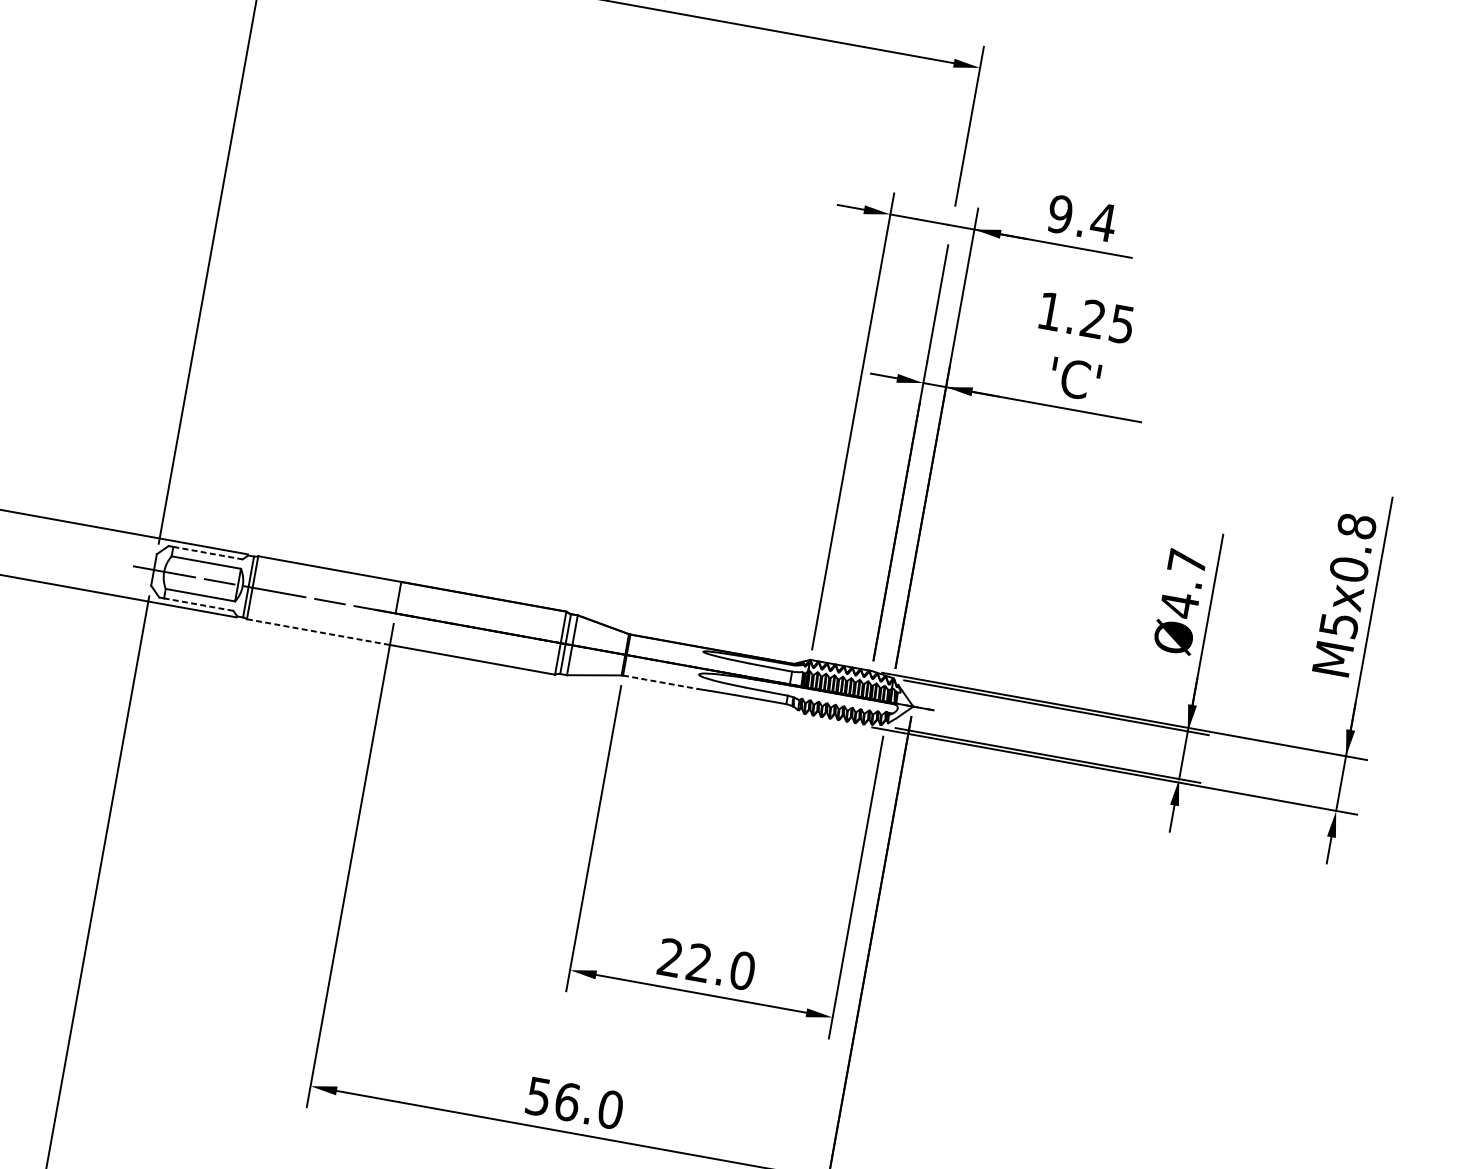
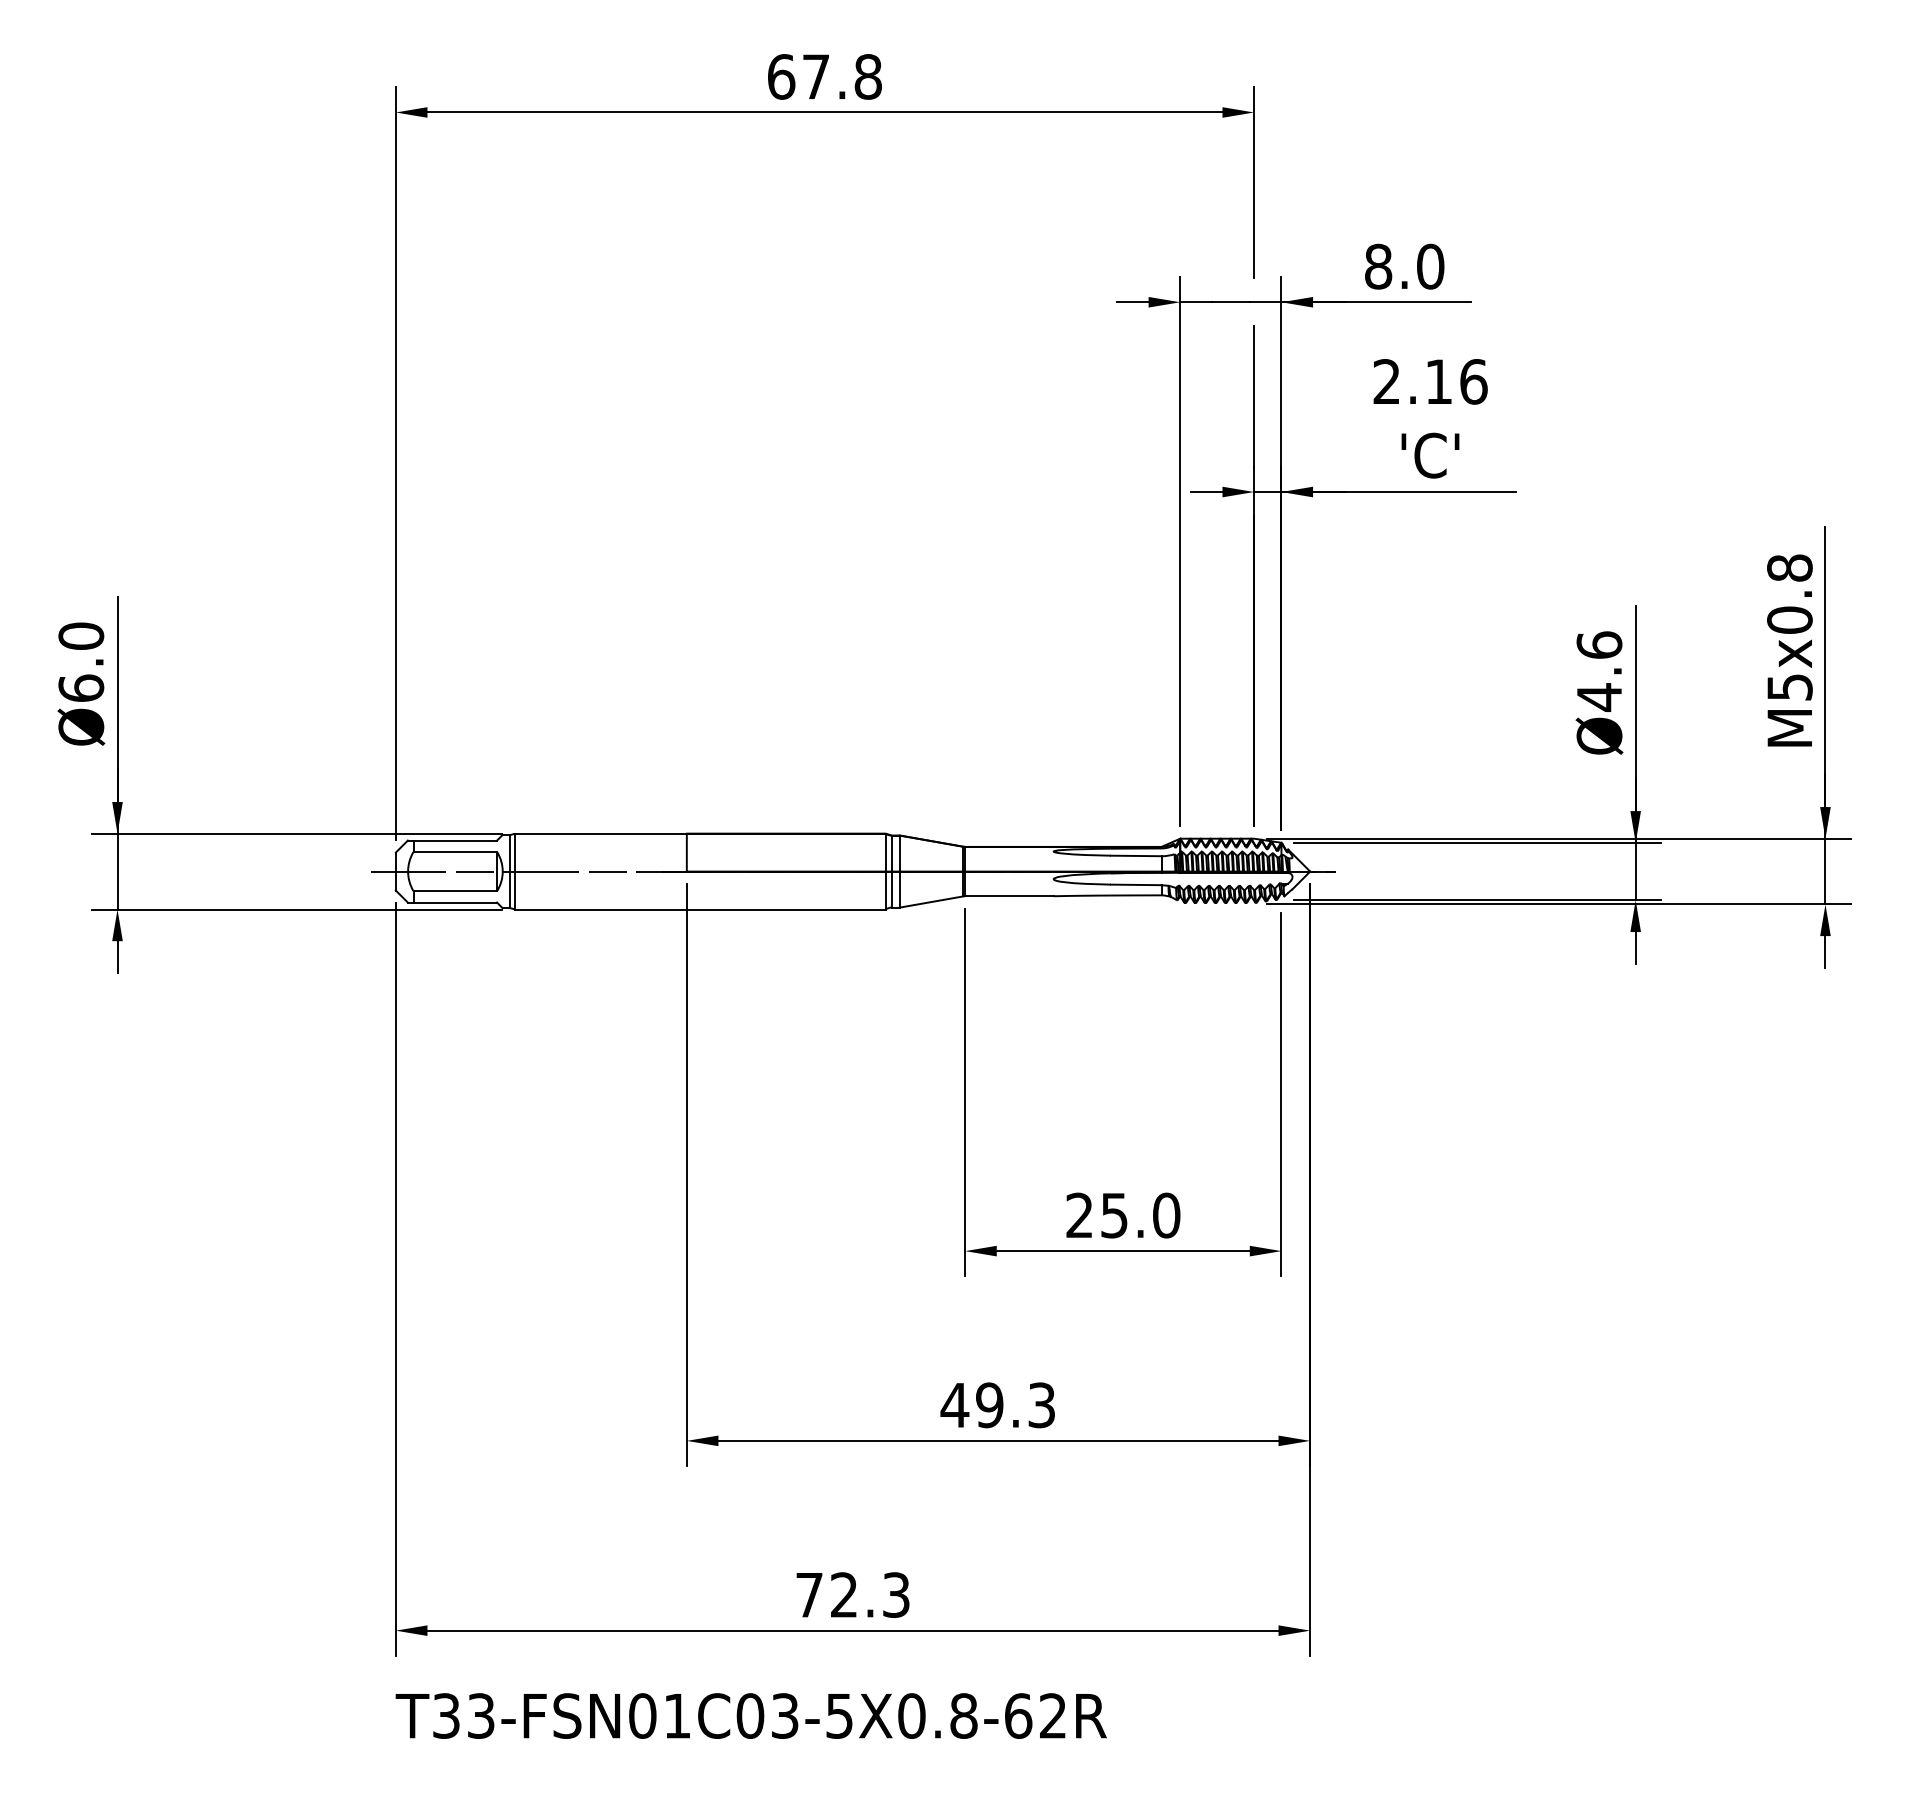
text: (1081, 218) -> (1404, 266), 9.4 -> 8.0
text: (1086, 317) -> (1430, 381), 1.25 -> 2.16
line: (208, 553) -> (455, 840), dashed -> solid
text: (1187, 561) -> (1599, 644), Ø4.7 -> Ø4.6
line: (198, 604) -> (455, 902), dashed -> solid
line: (319, 632) -> (601, 909), dashed -> solid
line: (659, 682) -> (1009, 896), dashed -> solid
text: (699, 962) -> (1114, 1215), 22.0 -> 25.0
text: (573, 1103) -> (997, 1405), 56.0 -> 49.3

